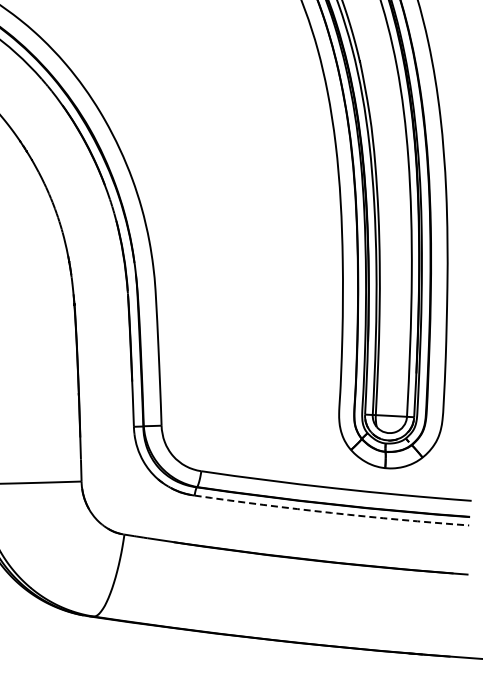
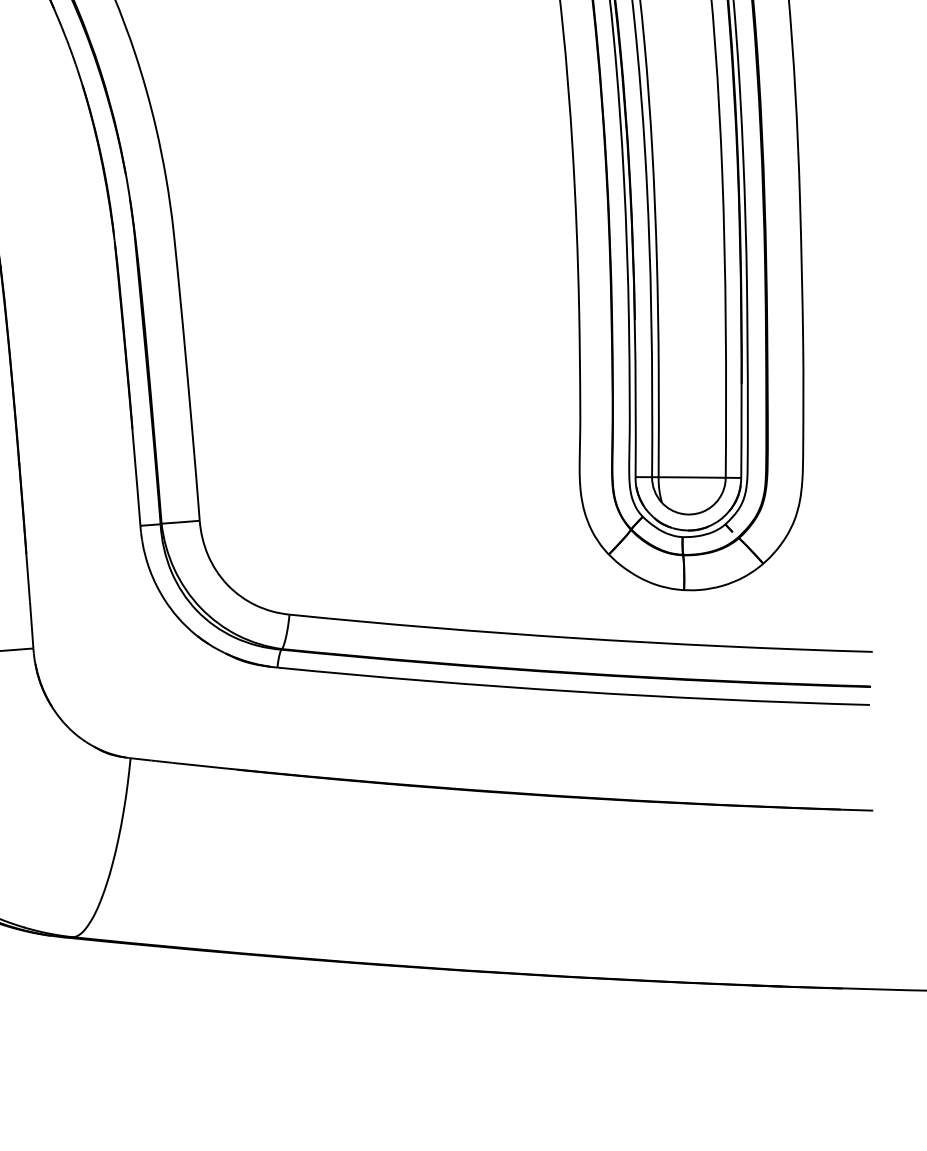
arc: (331, 512) -> (572, 690), dashed -> solid

